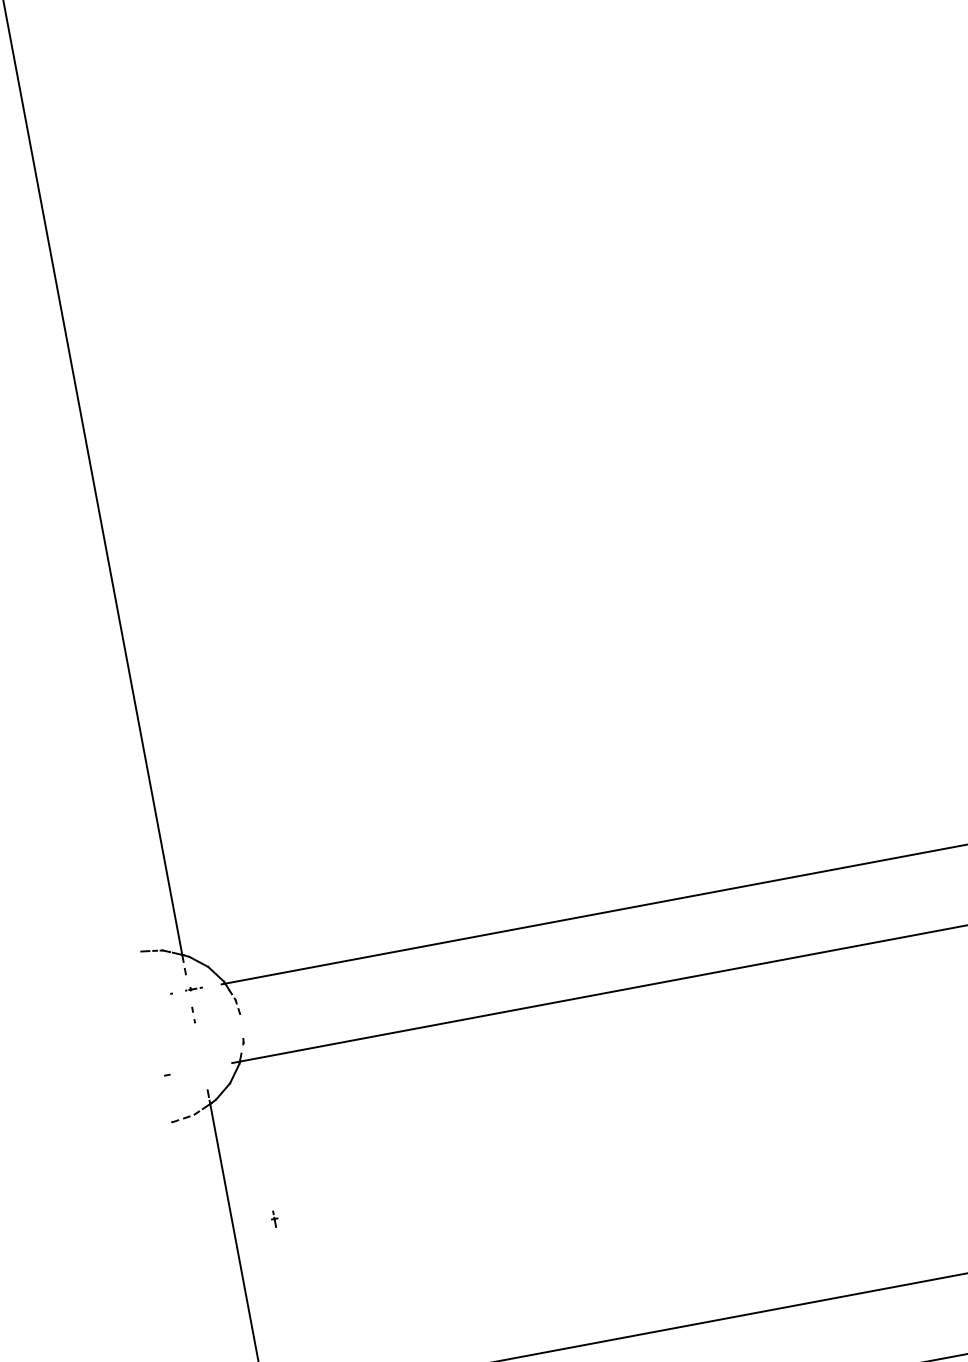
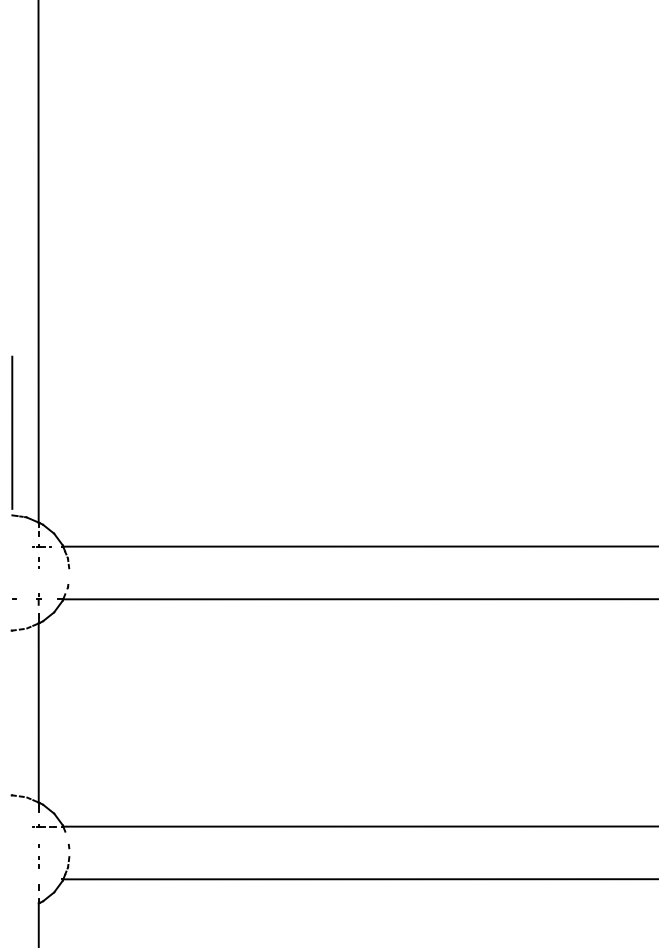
line: (118, 828) -> (12, 432), added
part: (192, 987) -> (41, 545), size x1.67
part: (274, 1219) -> (38, 599), moved

